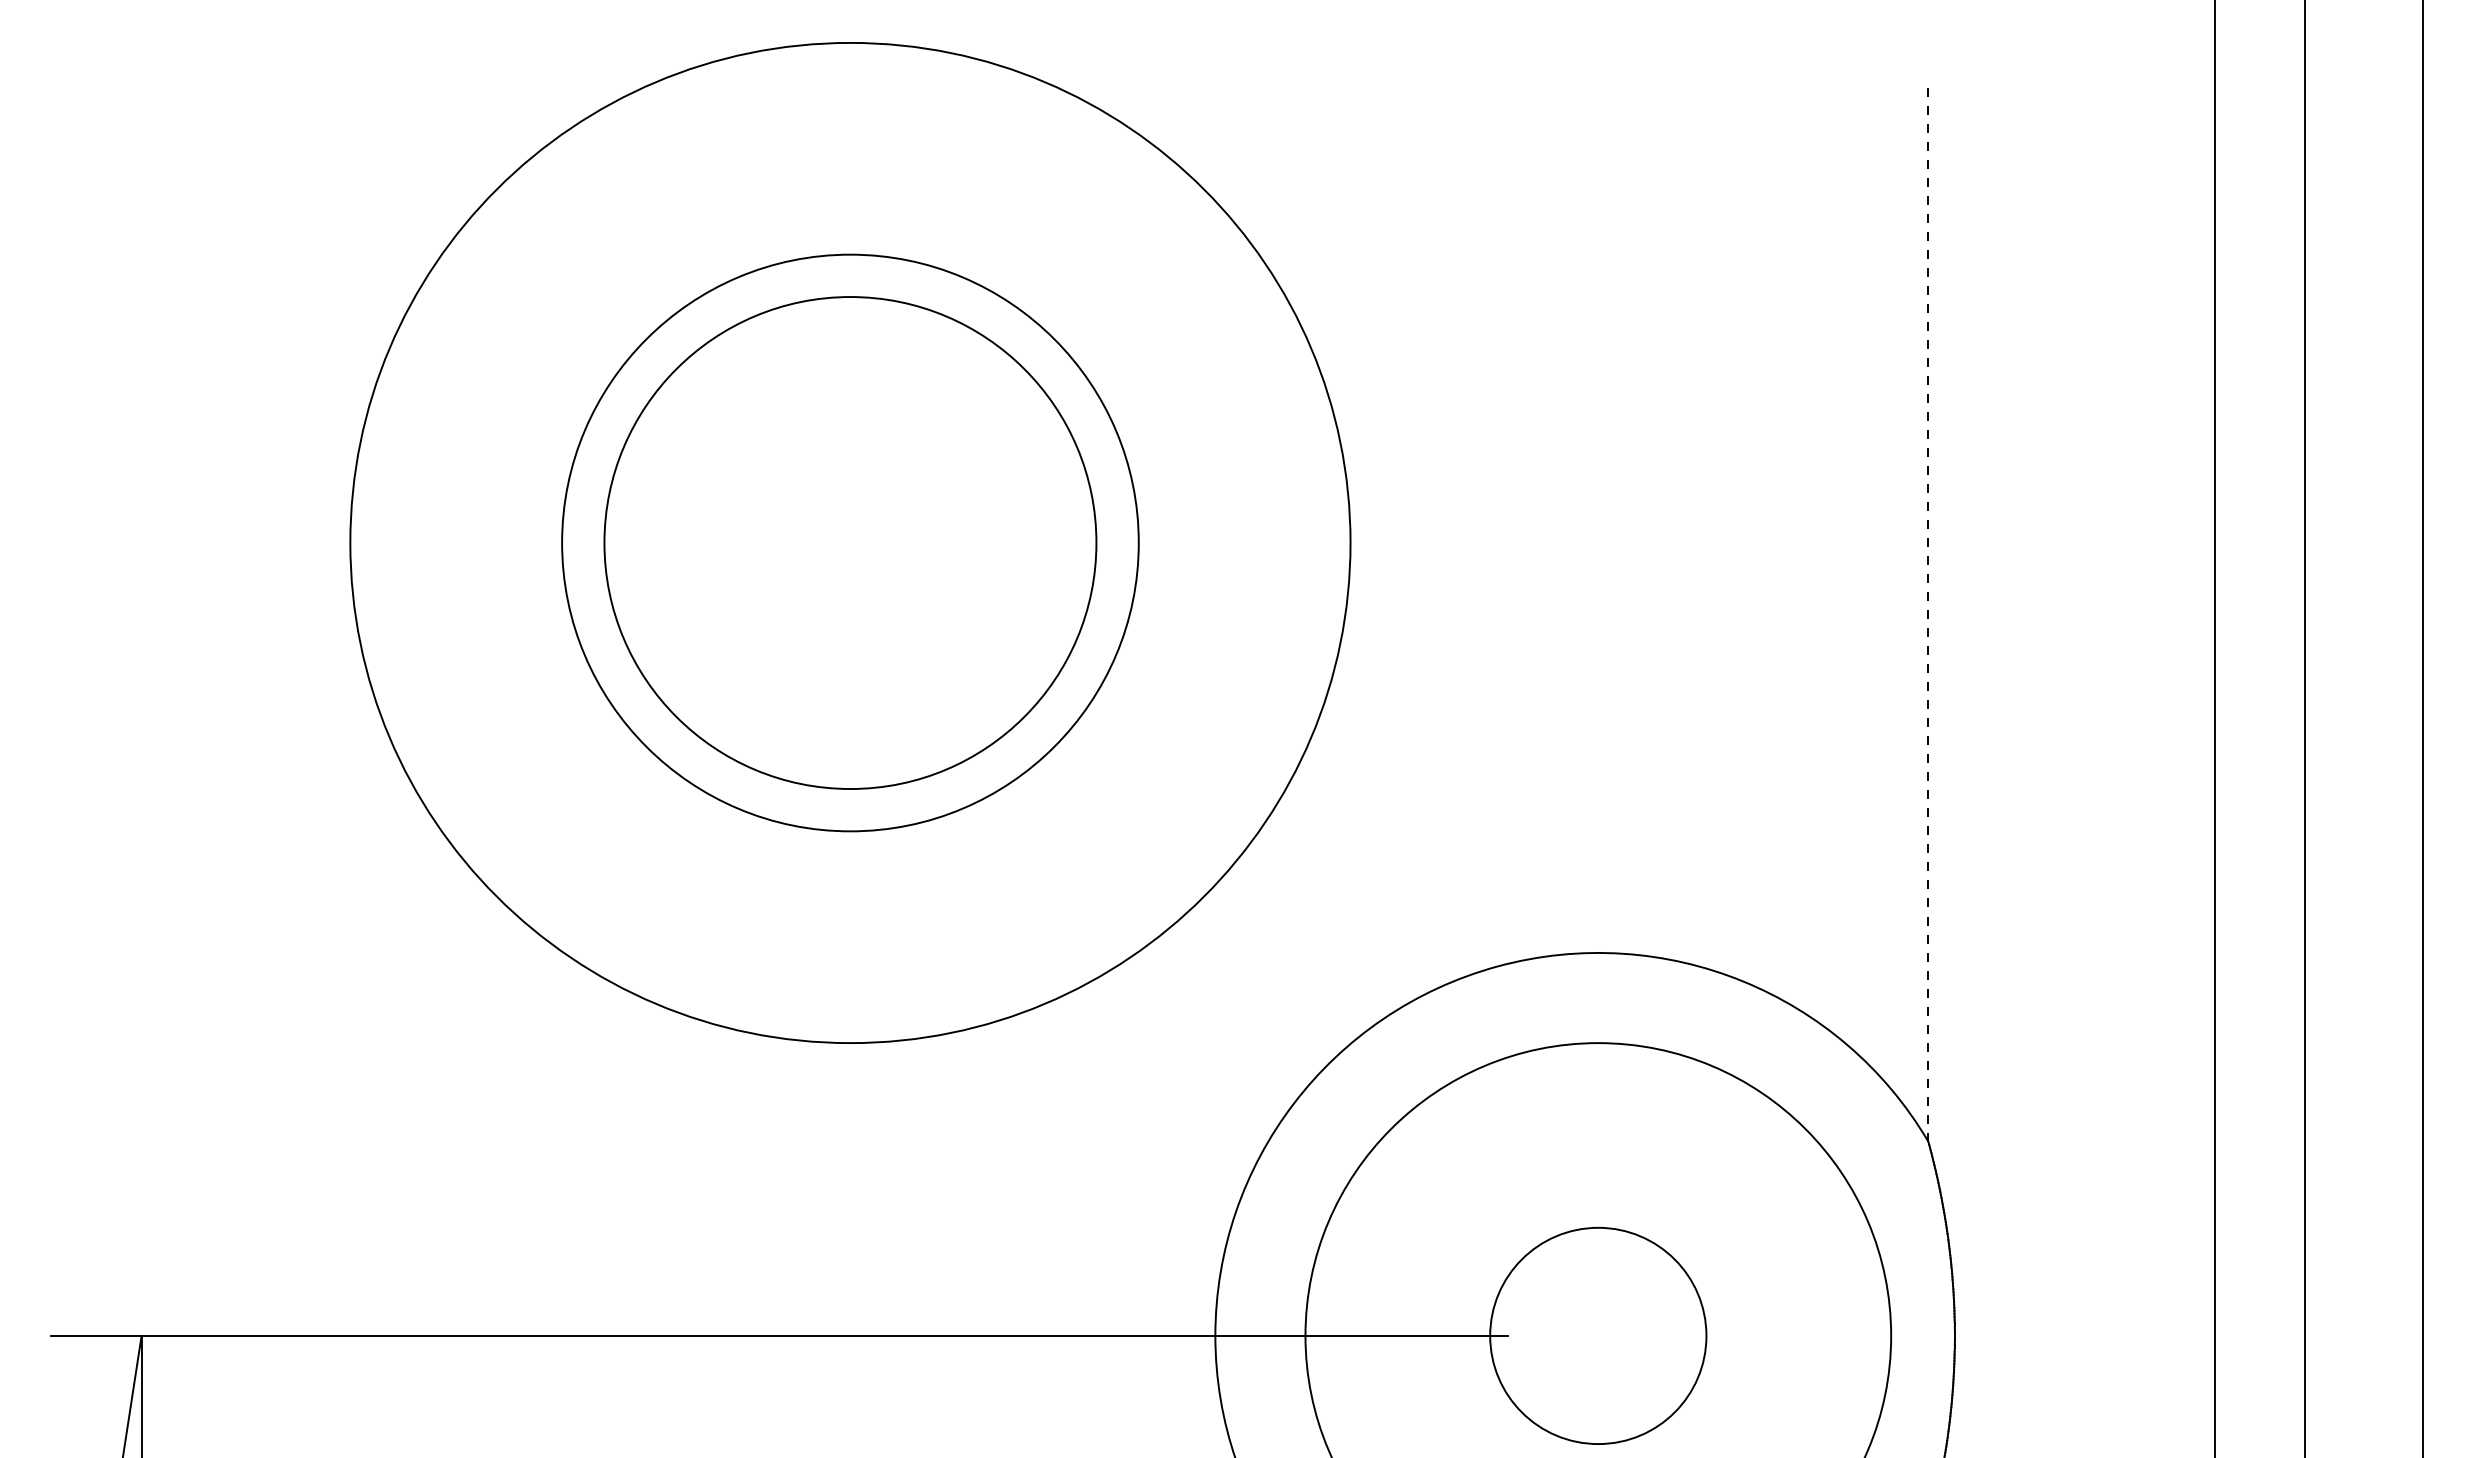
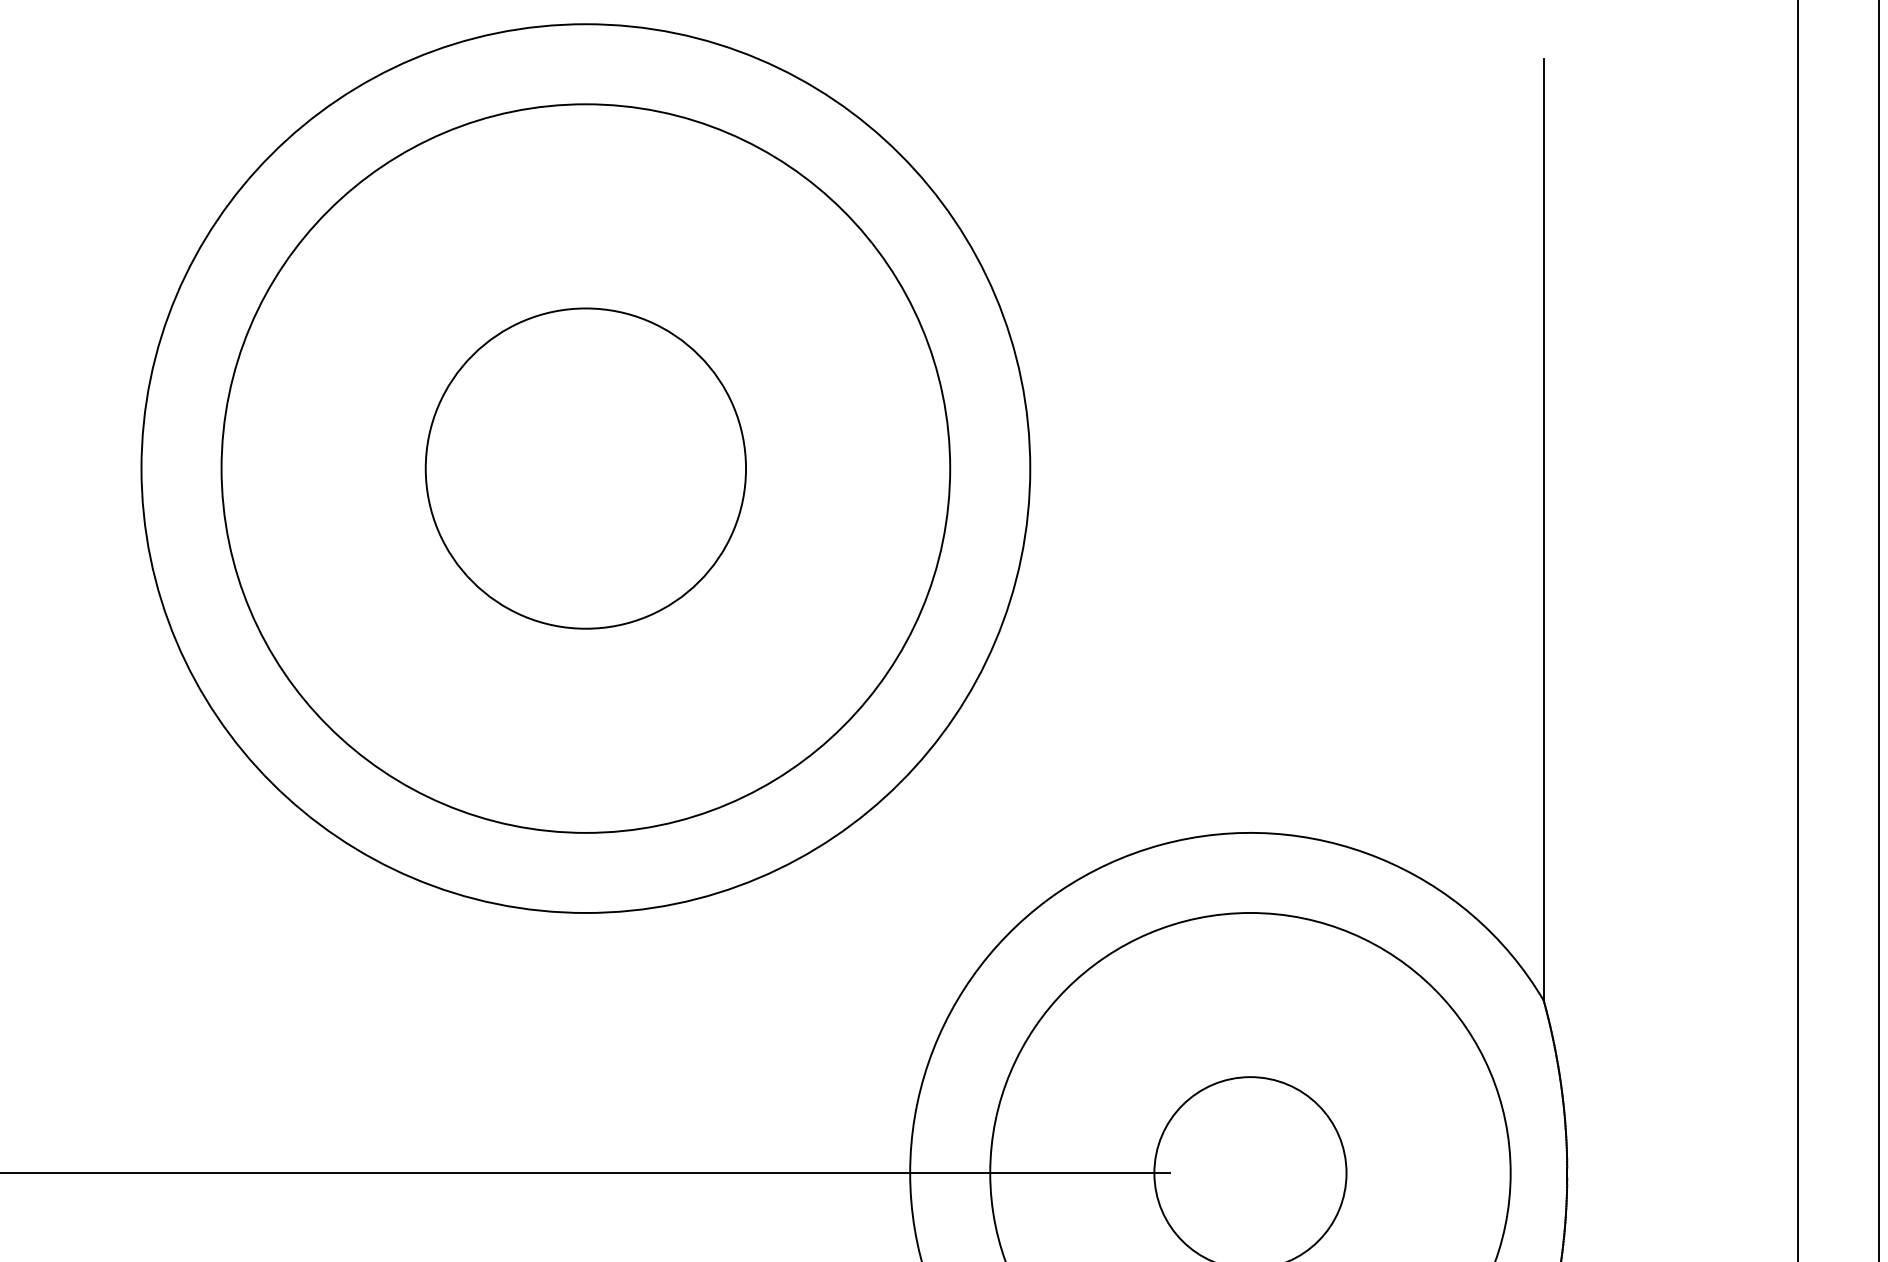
circle: (850, 542) -> (585, 468), size x0.62
circle: (850, 543) -> (585, 469), size x1.67
line: (1928, 611) -> (1543, 529), dashed -> solid

